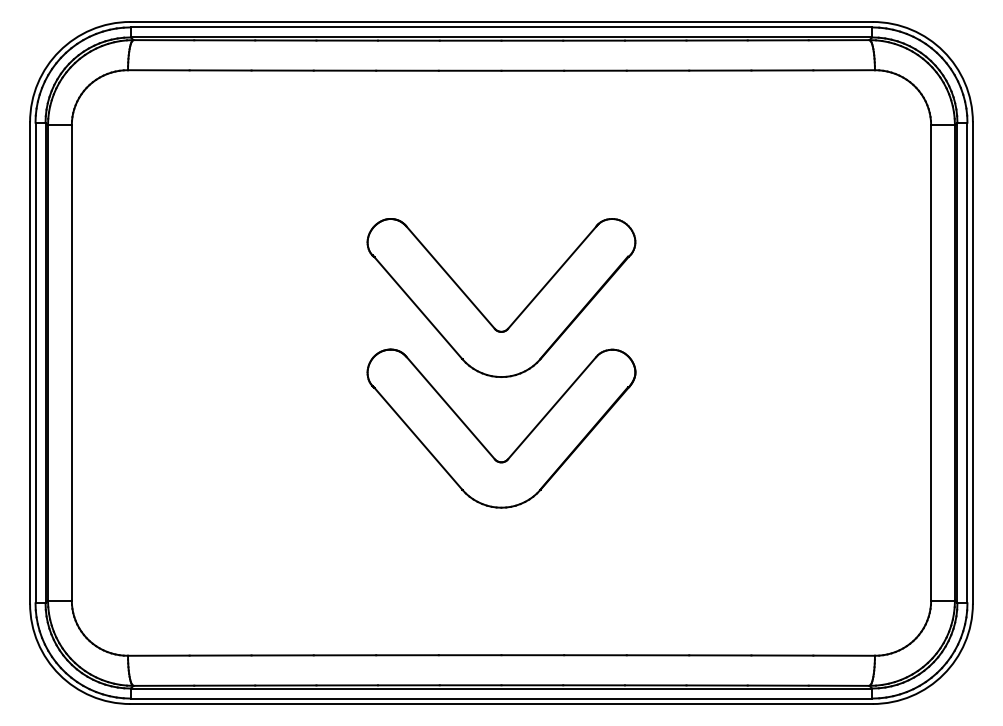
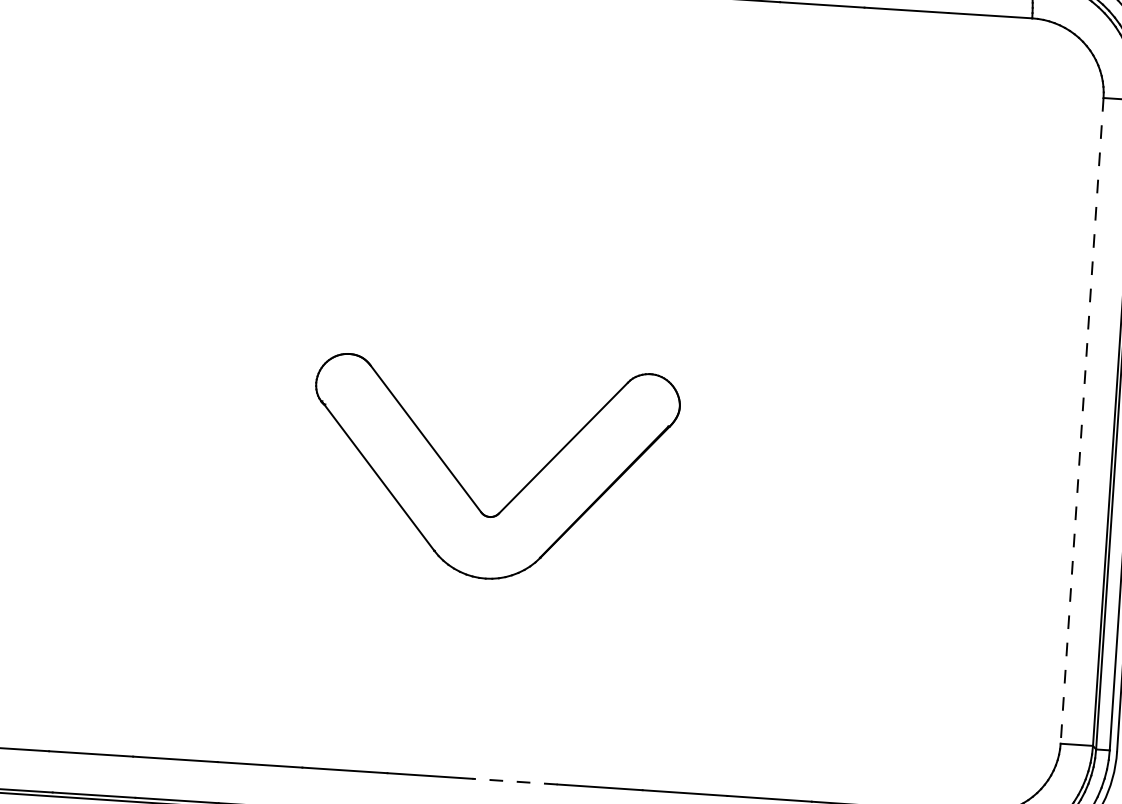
part: (520, 312) -> (529, 315), removed
line: (931, 363) -> (1082, 421), solid -> dashed
line: (532, 655) -> (514, 782), solid -> dashed

